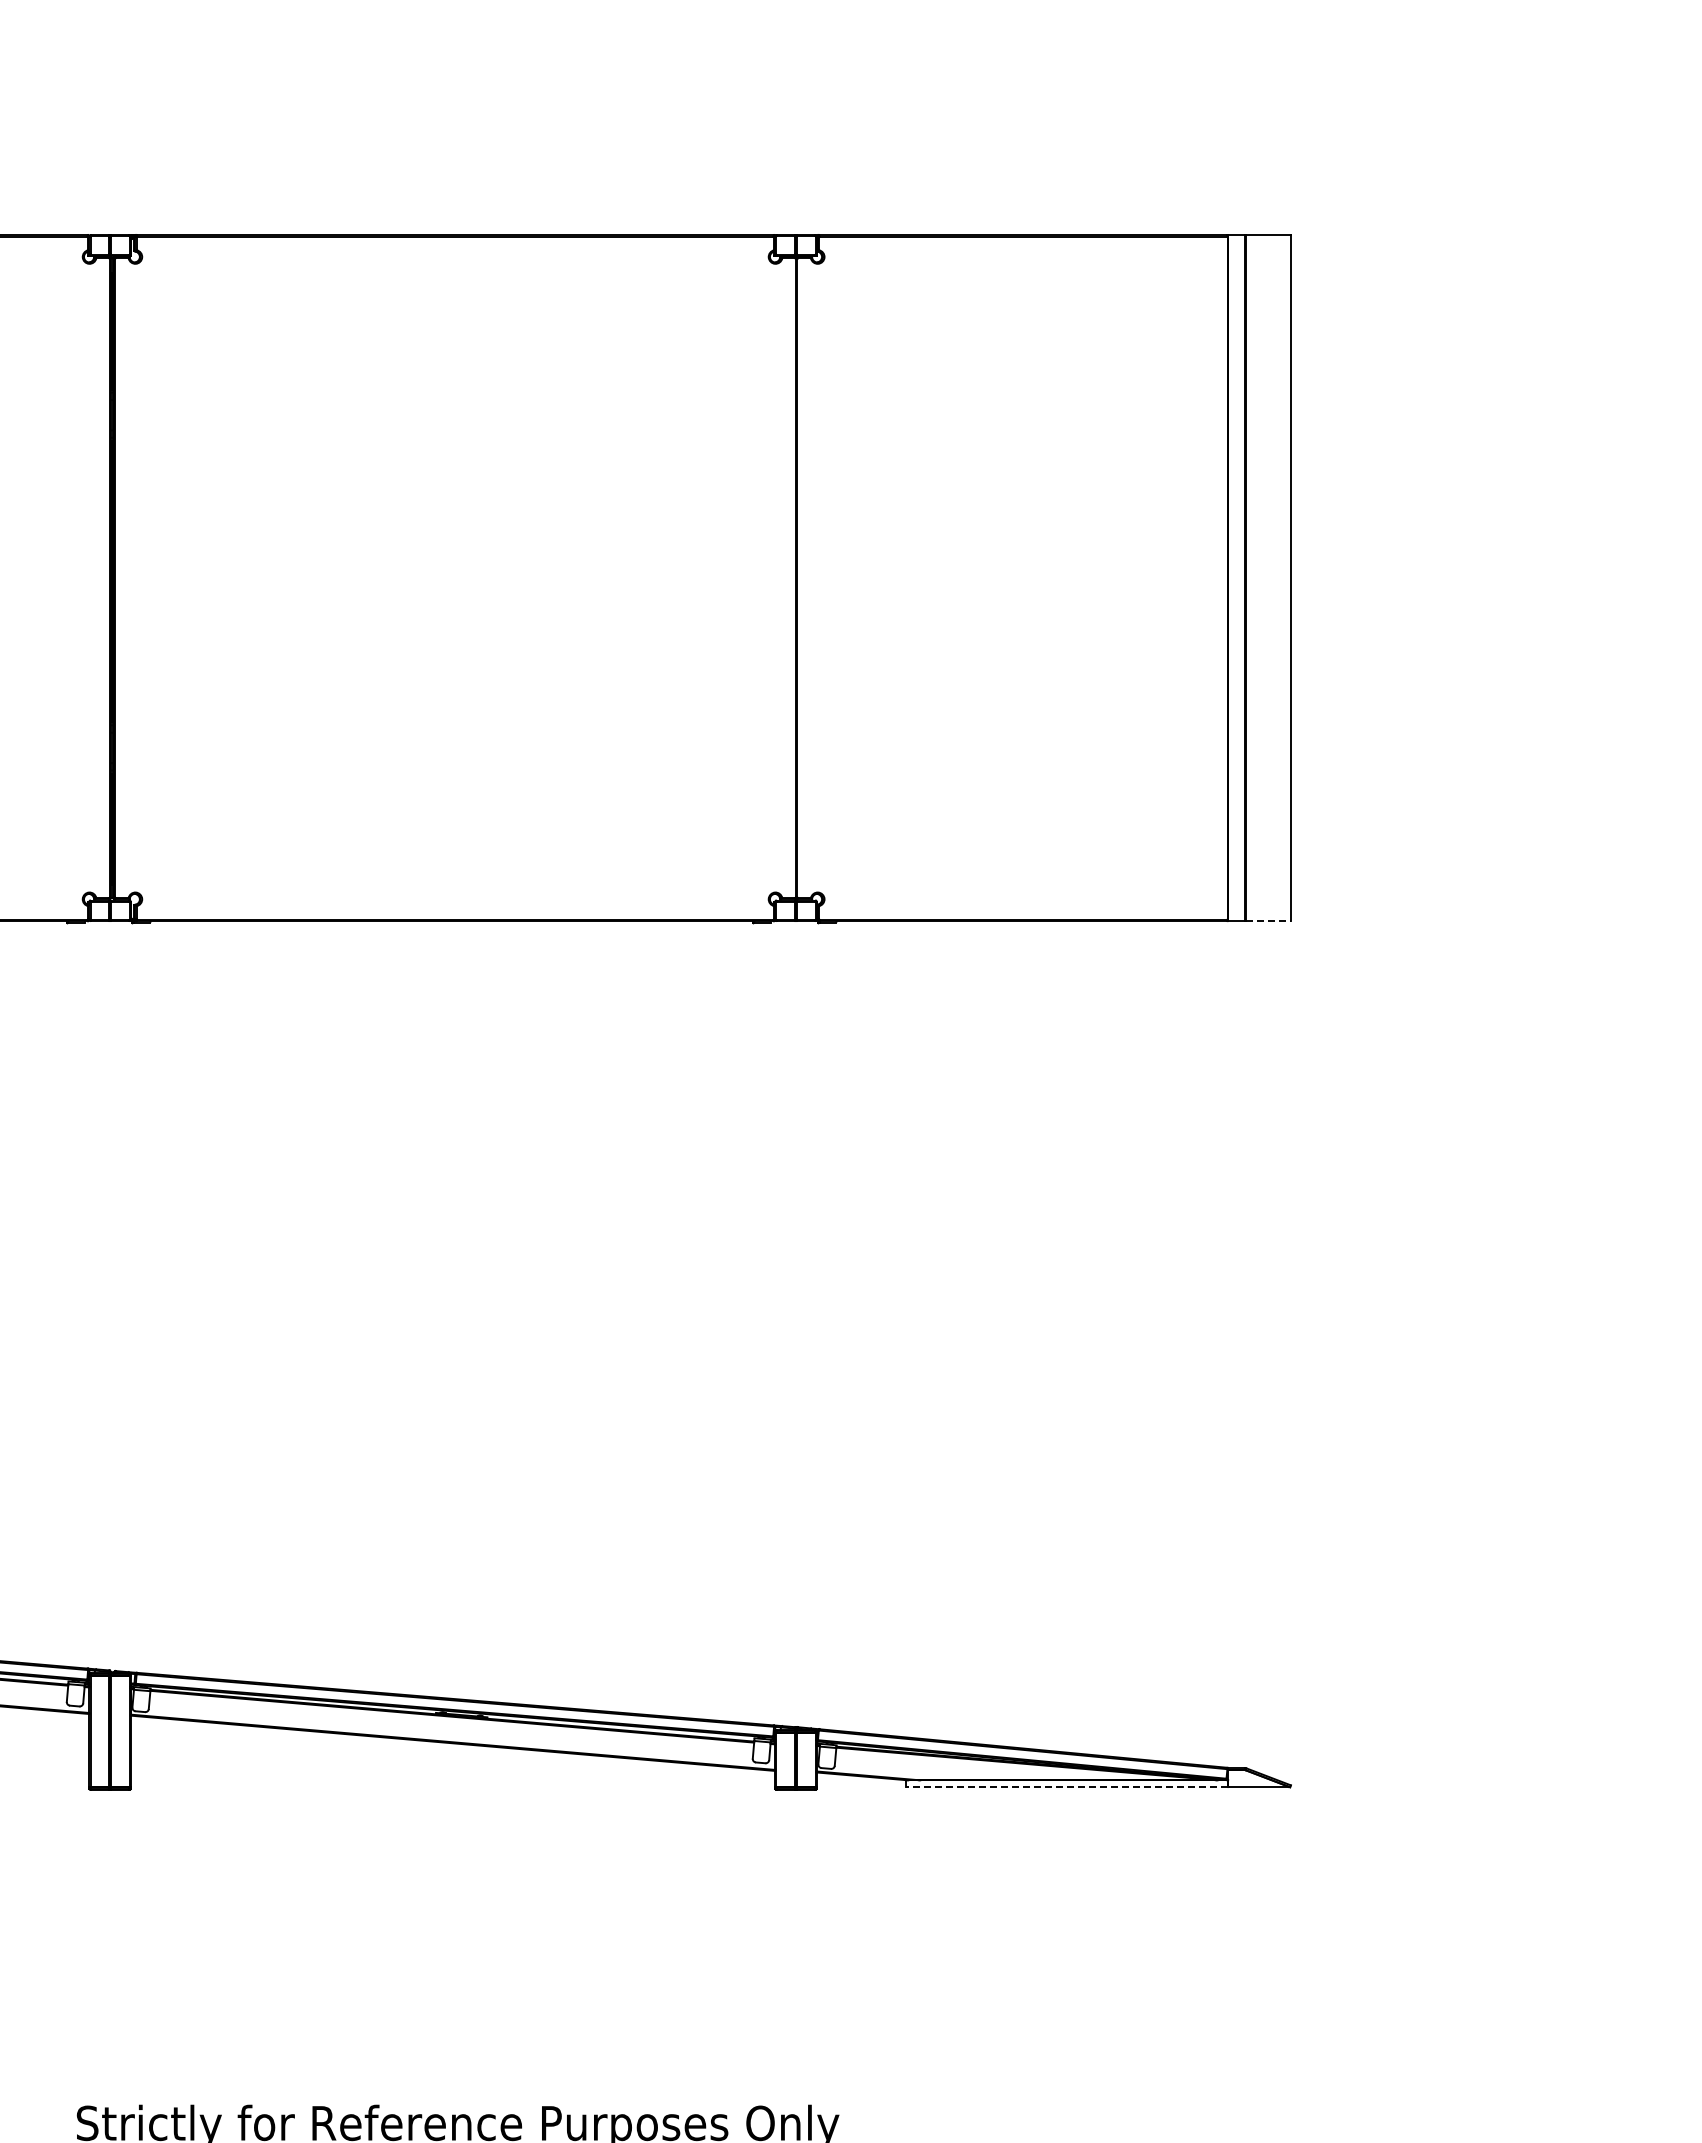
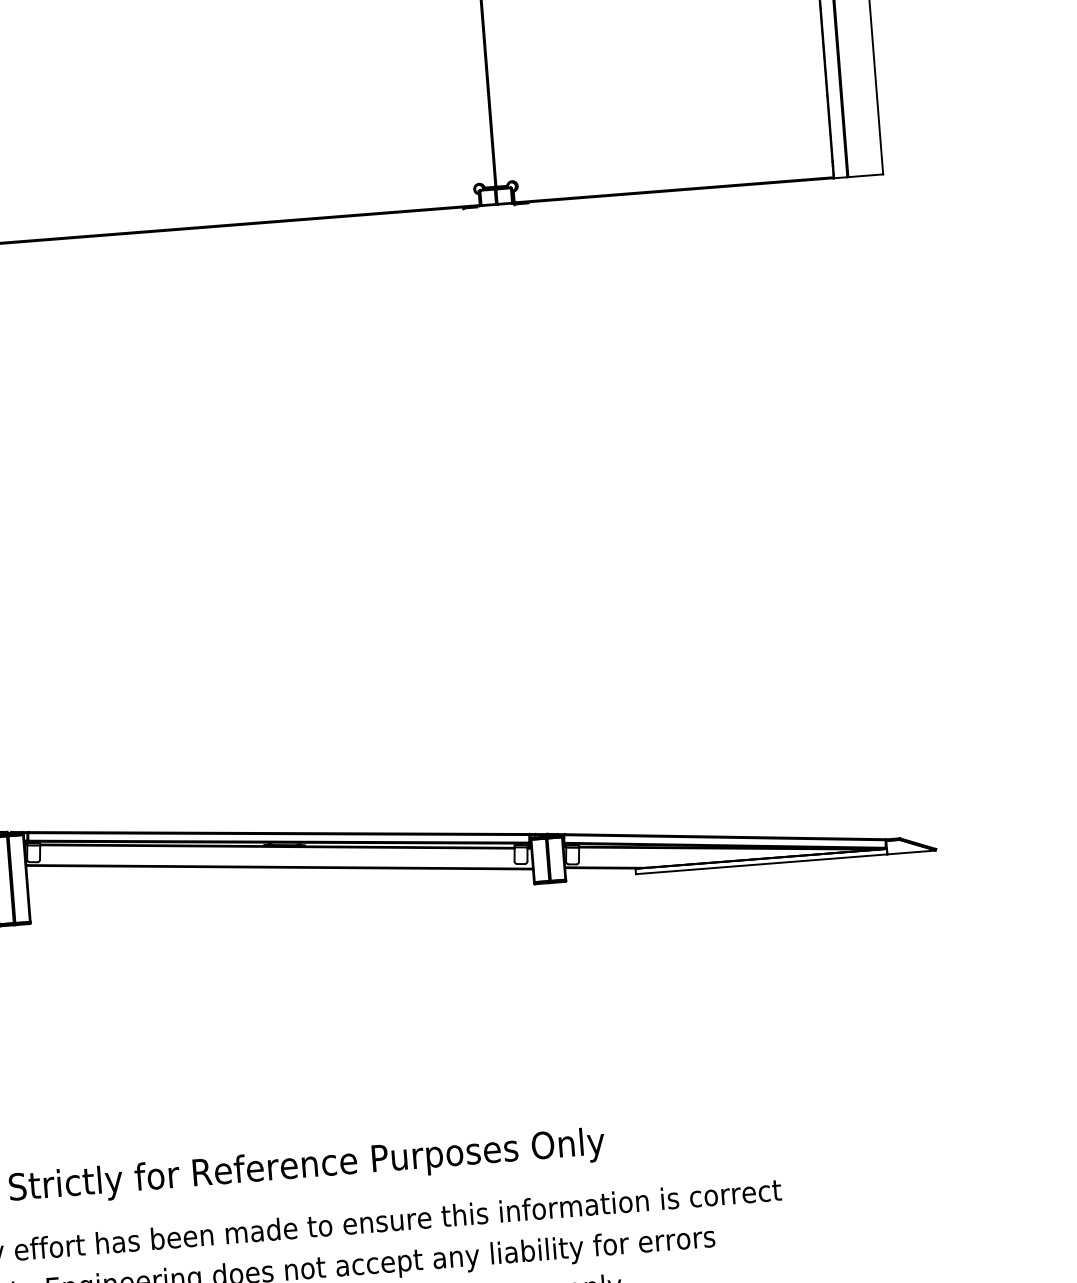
line: (1269, 921) -> (866, 176), dashed -> solid
line: (1066, 1787) -> (761, 864), dashed -> solid

